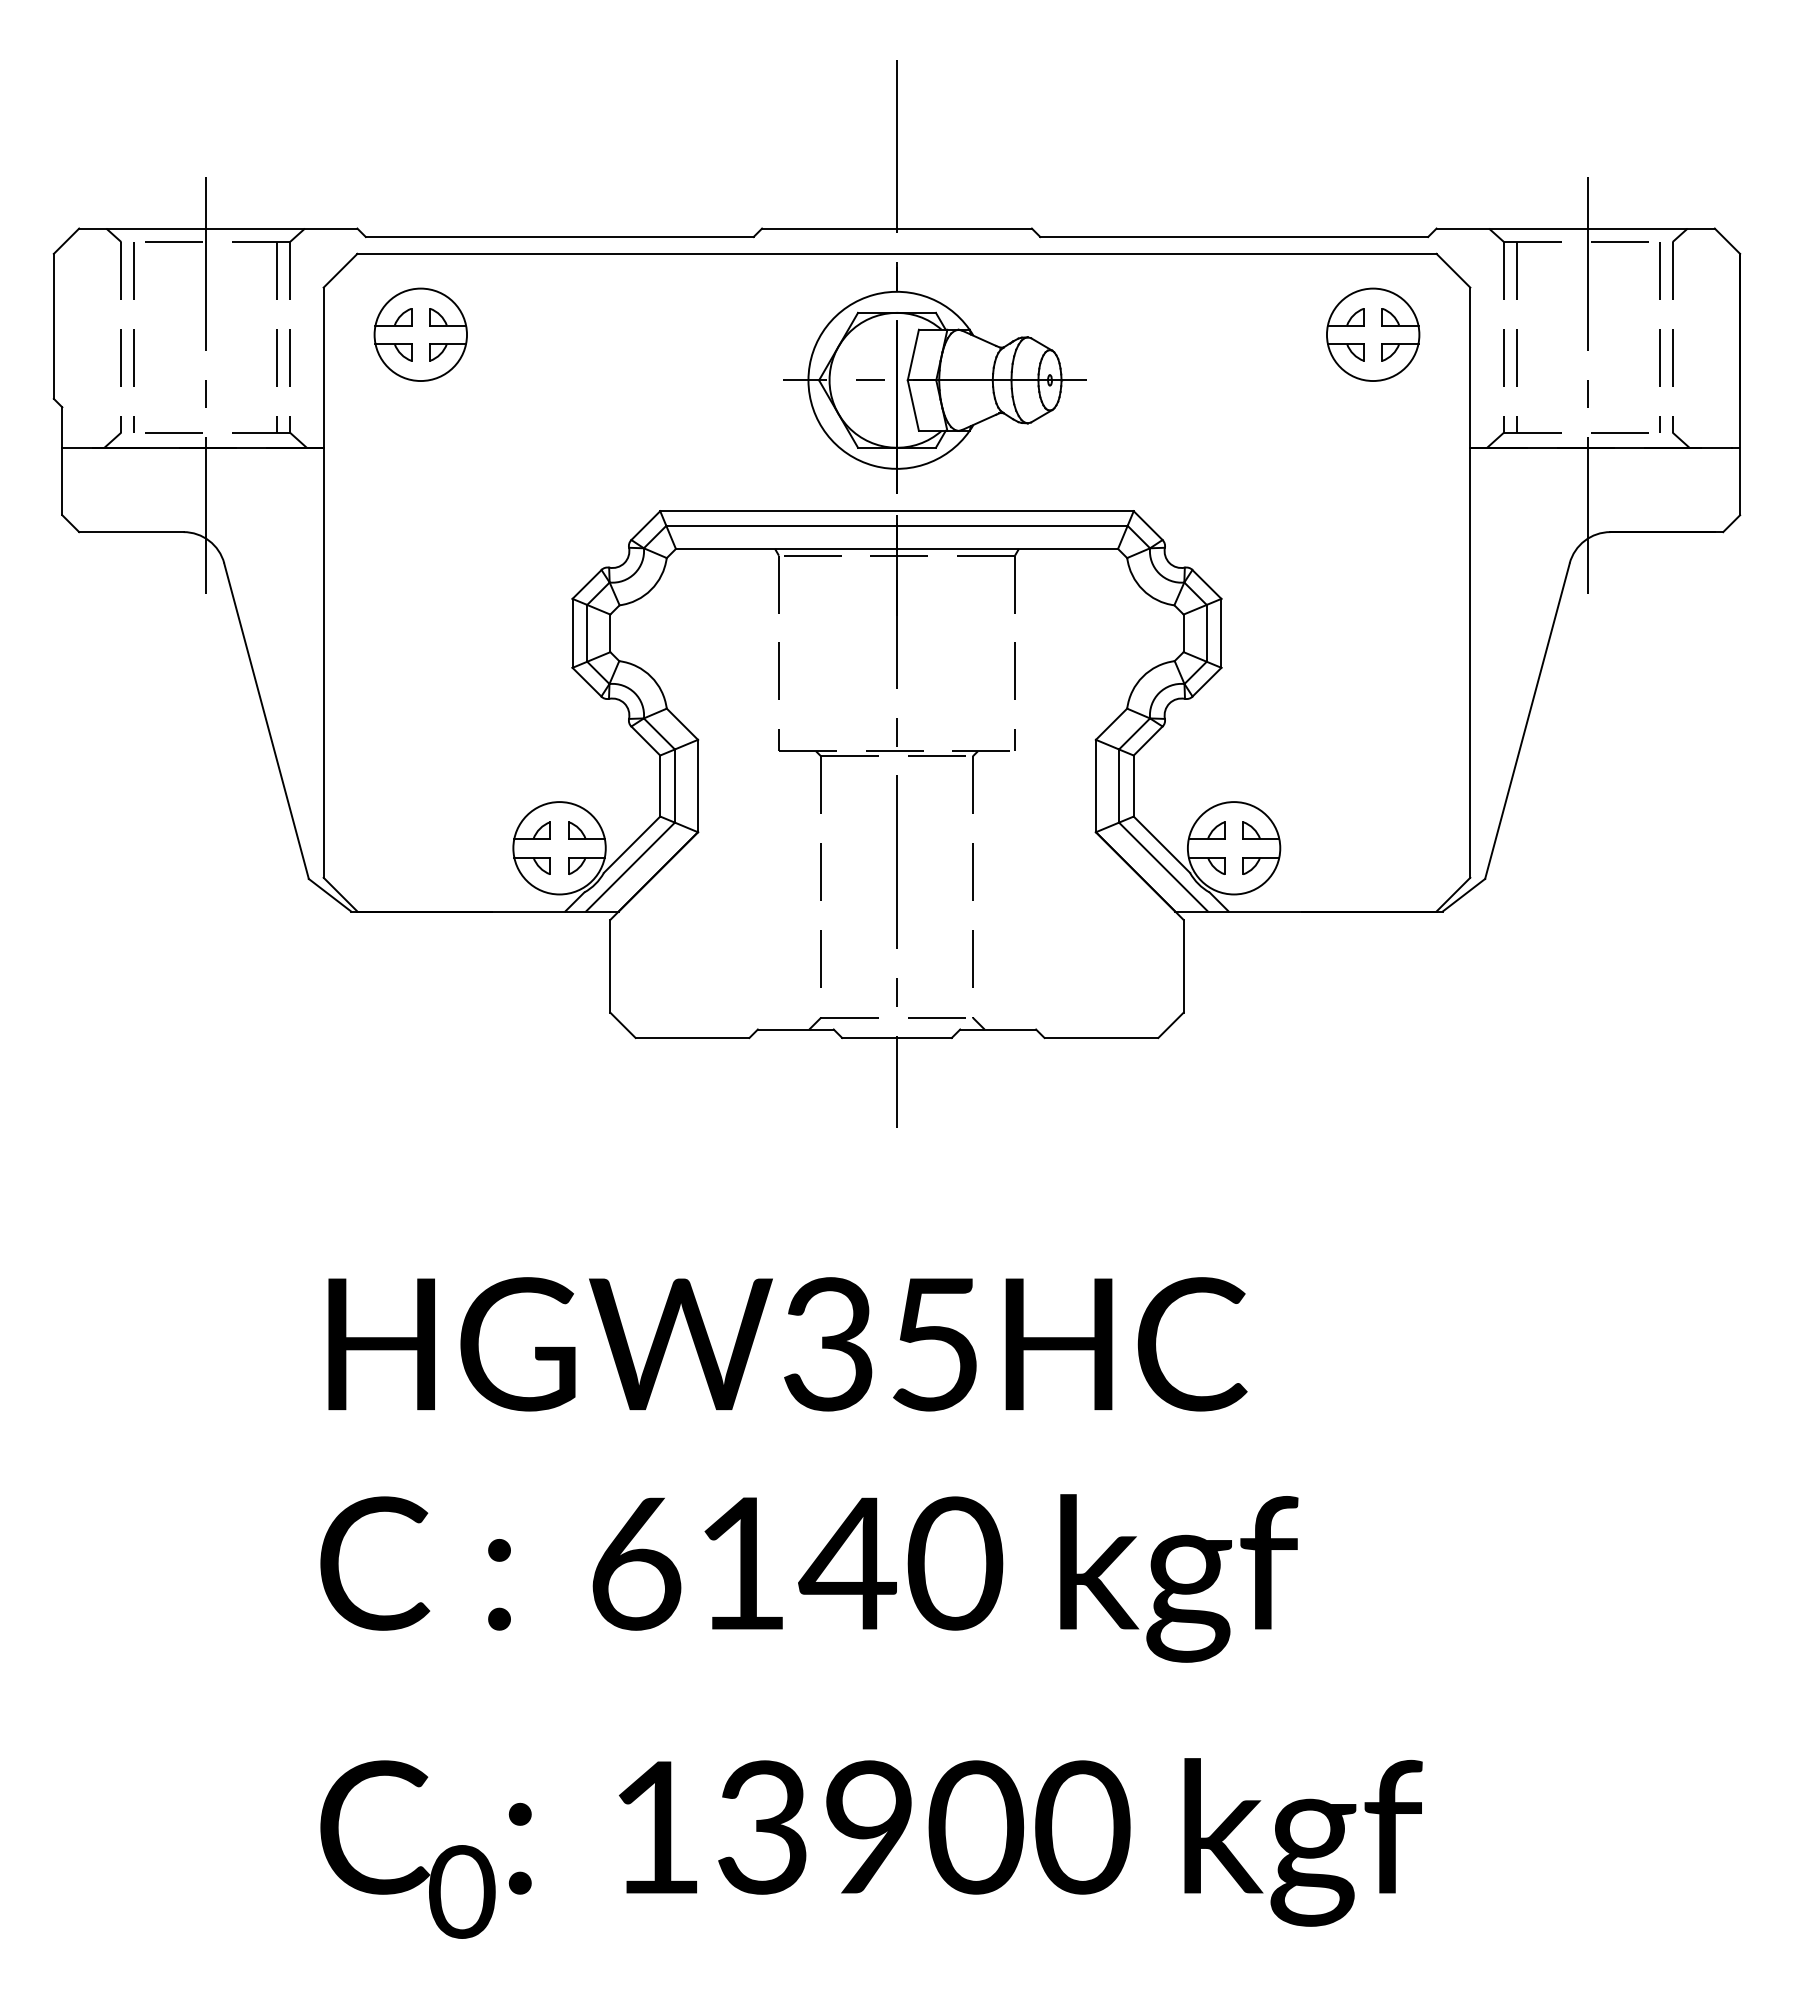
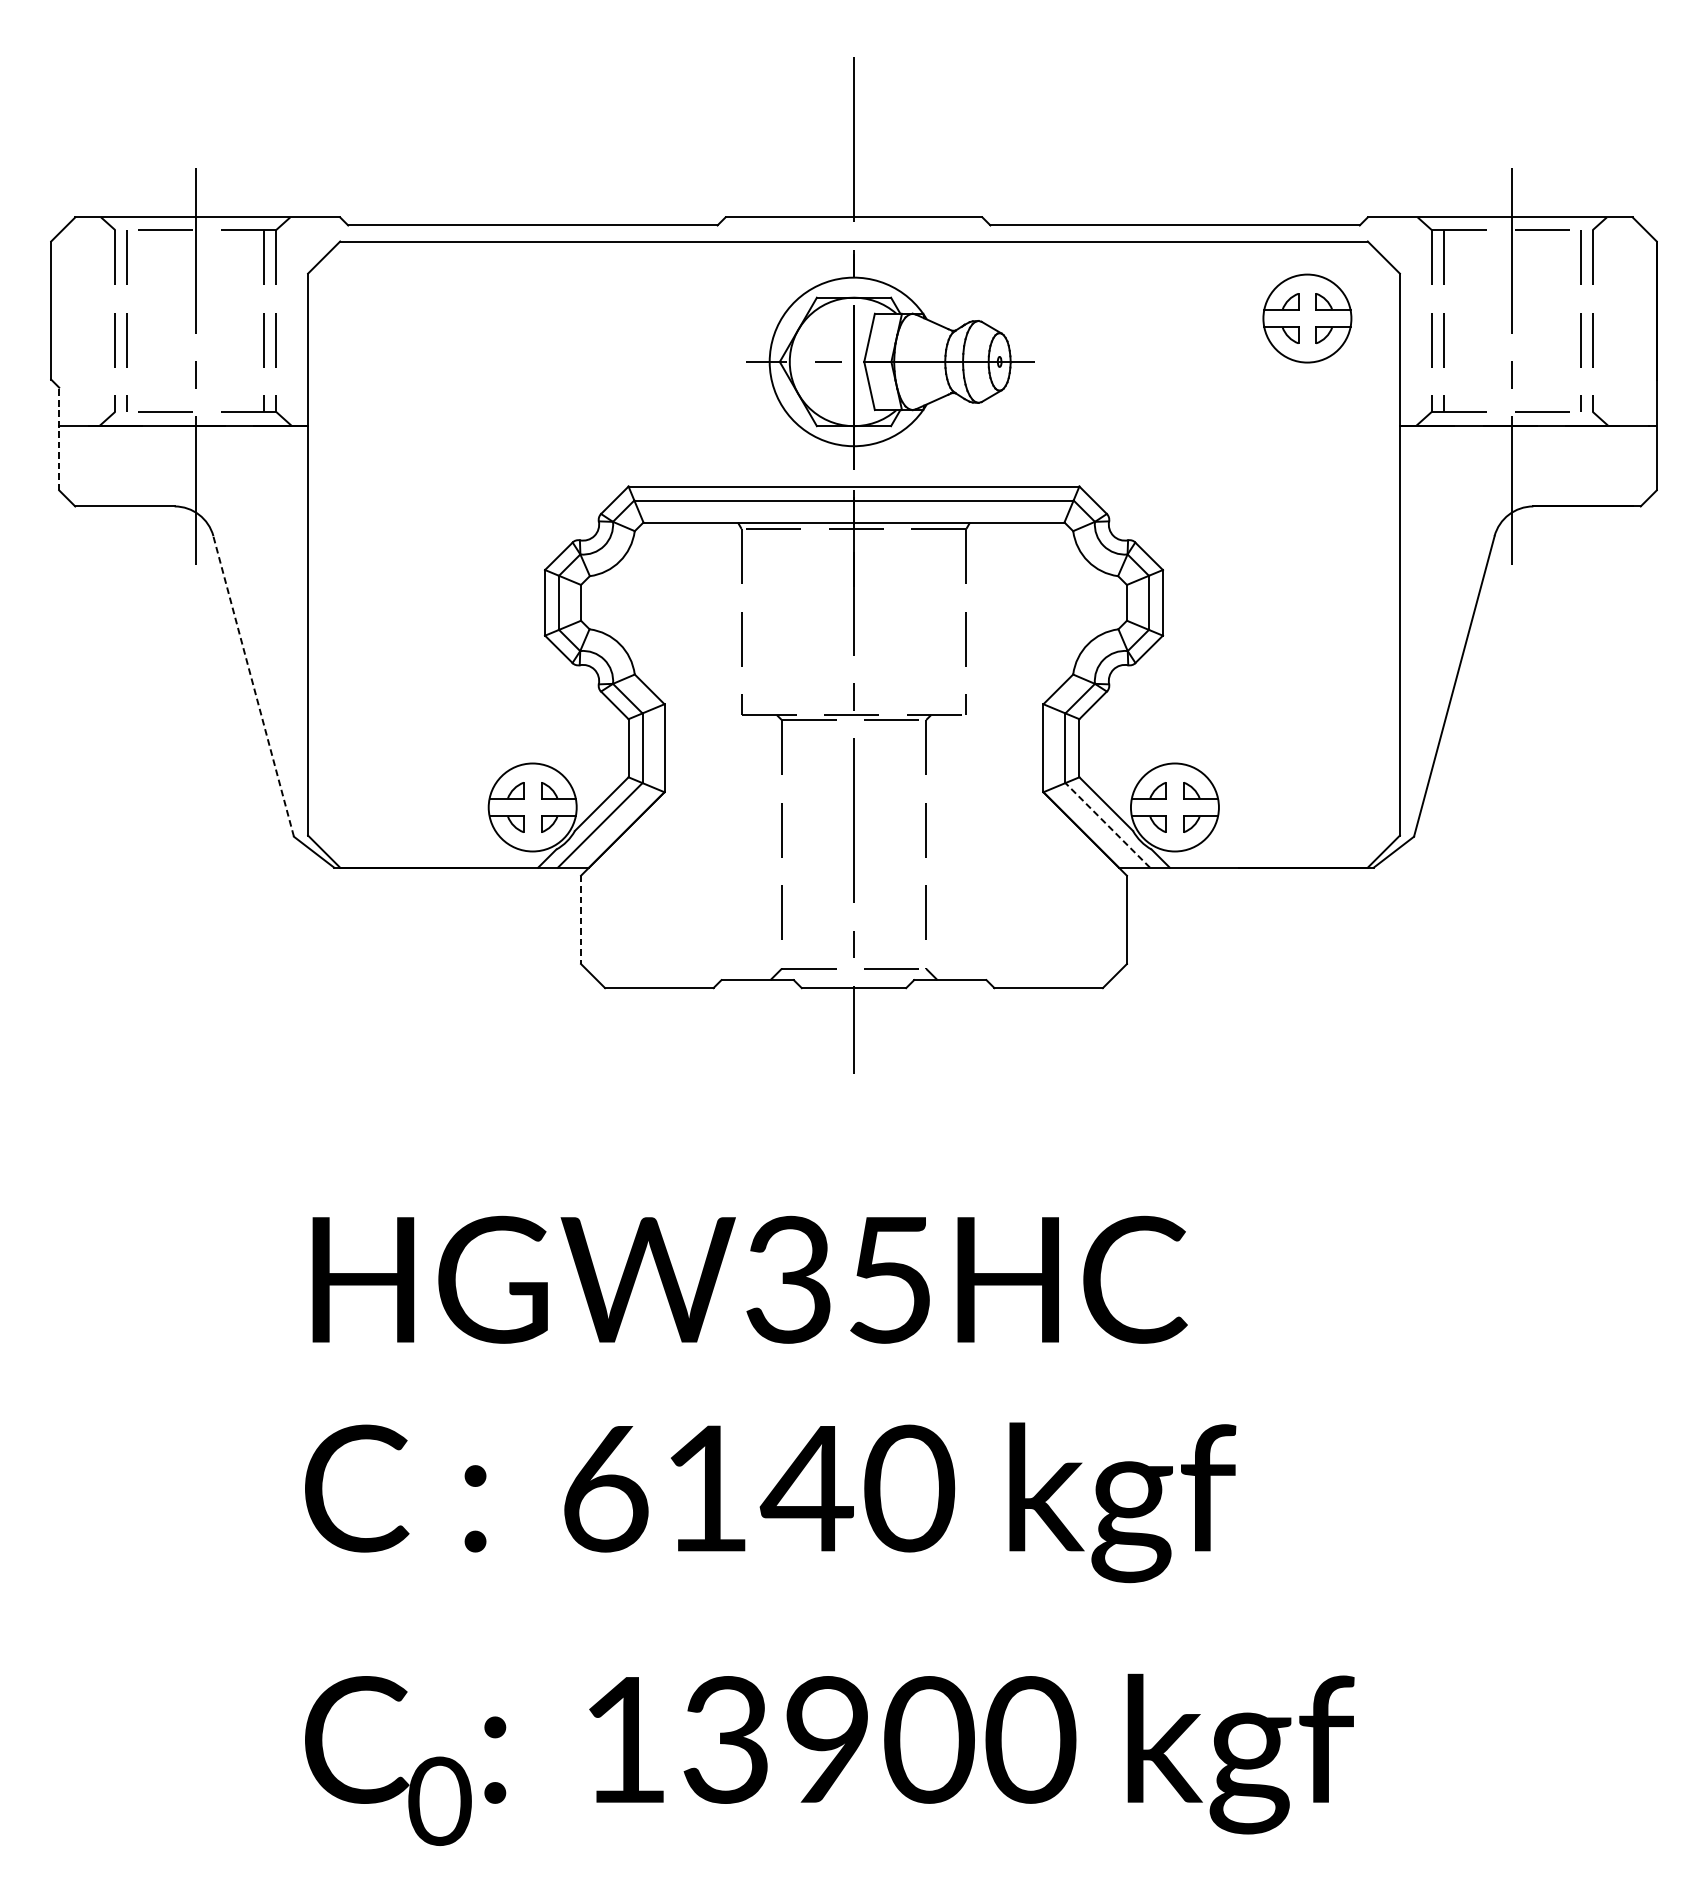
part: (420, 334) -> (400, 318), removed
line: (62, 461) -> (59, 439), solid -> dashed
line: (266, 720) -> (253, 685), solid -> dashed
line: (1163, 867) -> (1107, 825), solid -> dashed
line: (610, 966) -> (581, 920), solid -> dashed

